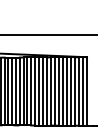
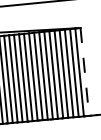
line: (87, 92) -> (85, 73), solid -> dashed

